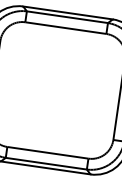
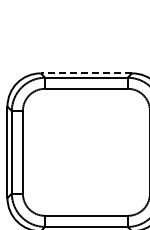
line: (68, 13) -> (86, 73), solid -> dashed

